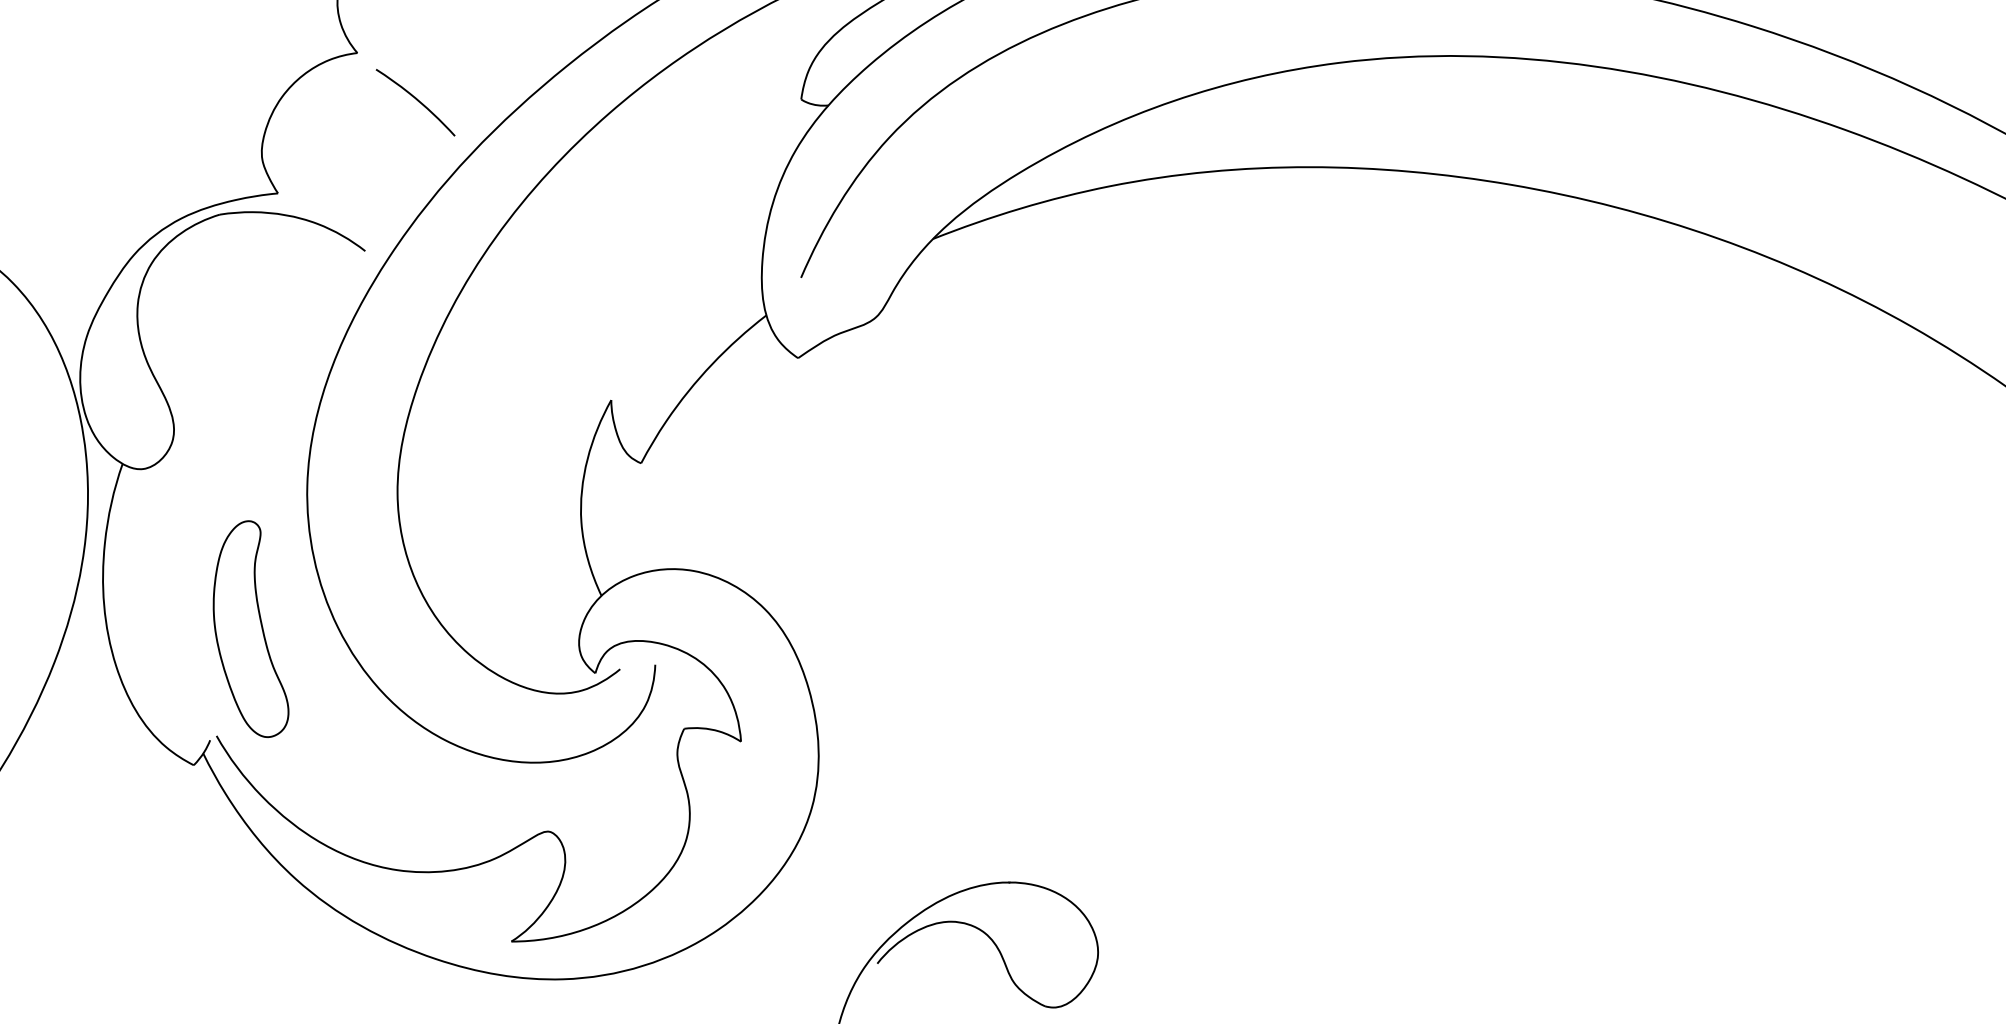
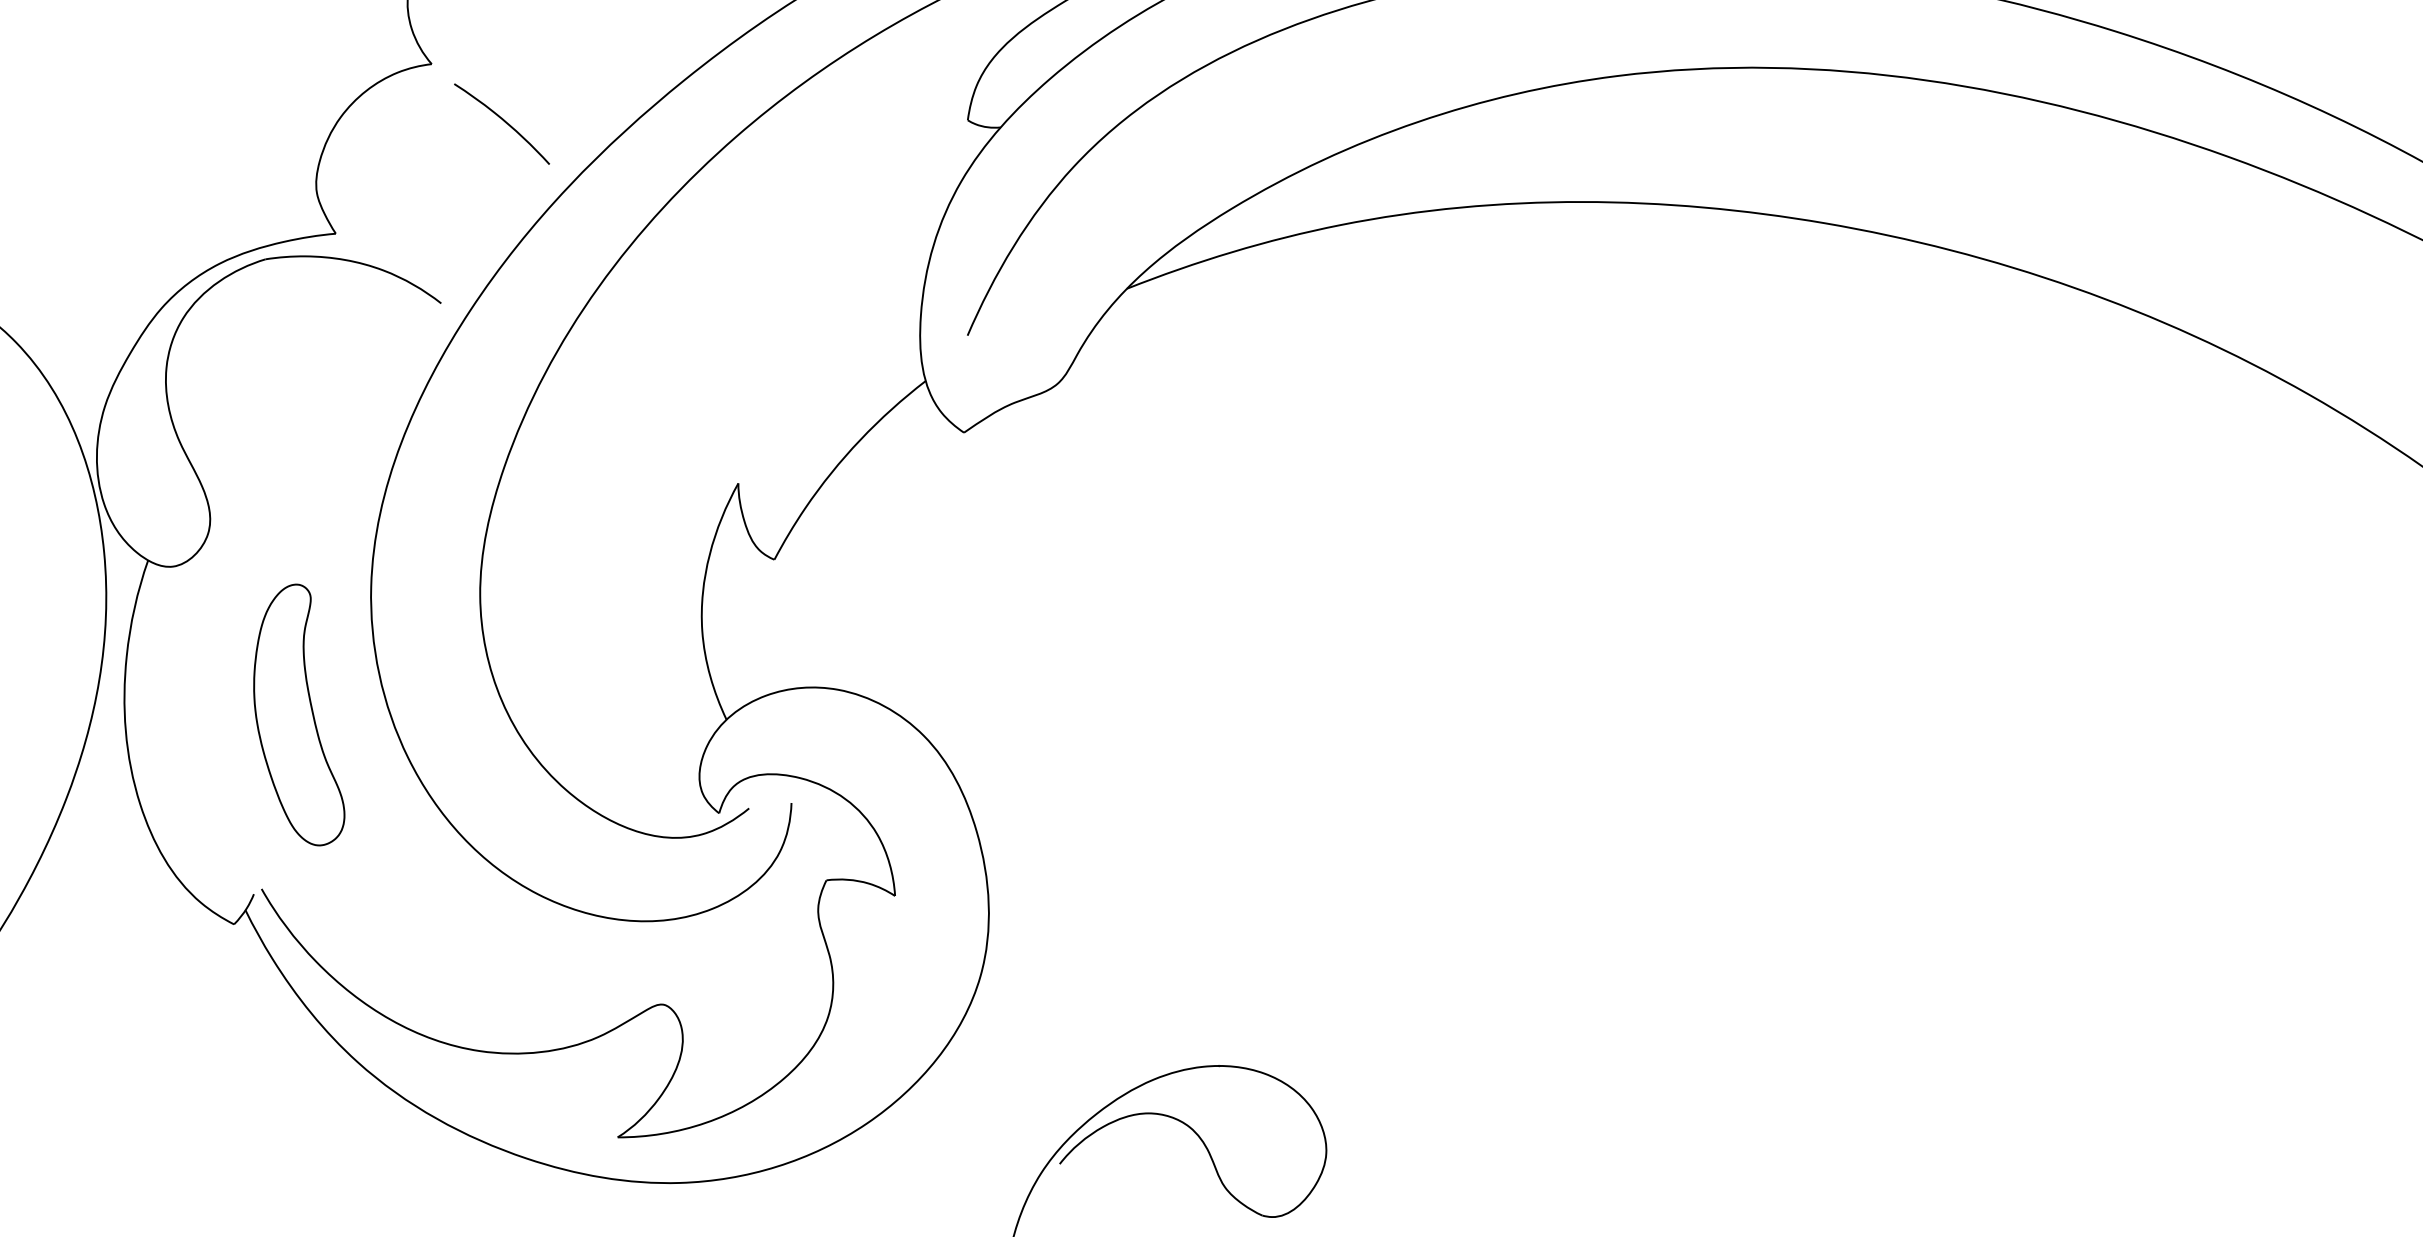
part: (251, 628) -> (299, 714), moved

